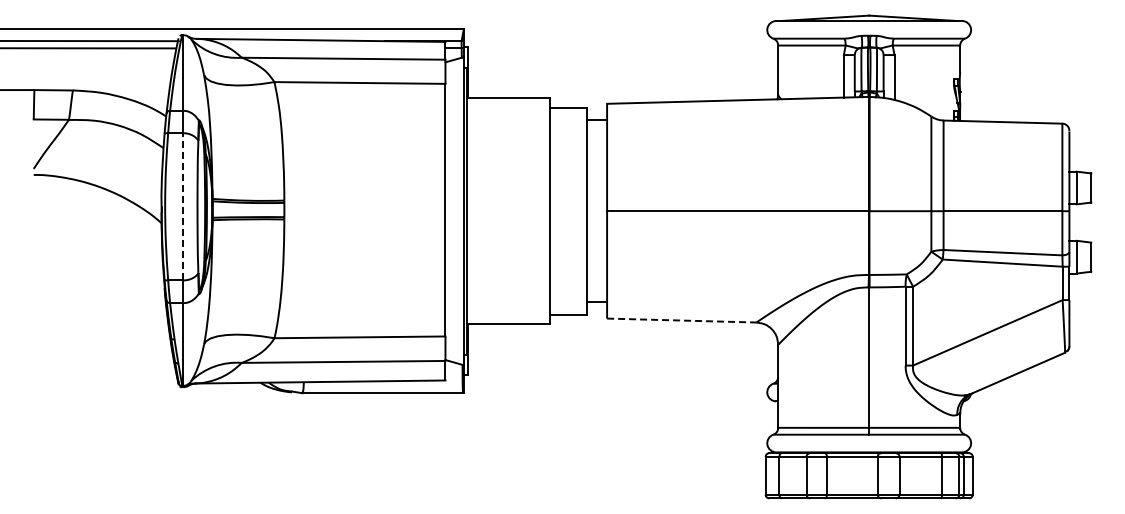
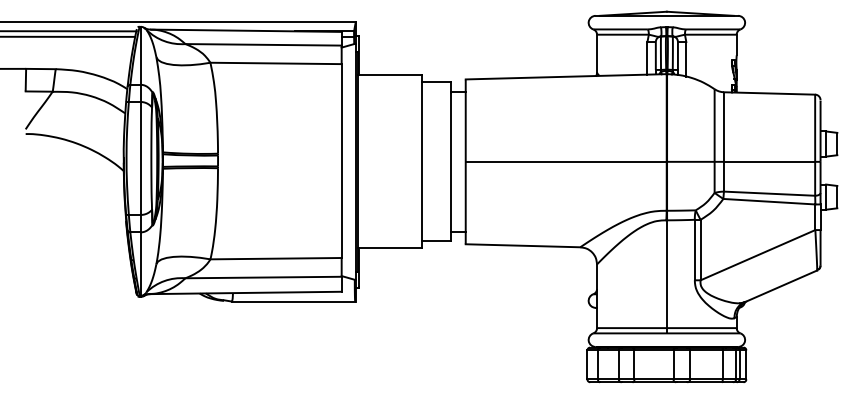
line: (183, 206) -> (140, 158), dashed -> solid
line: (681, 320) -> (522, 245), dashed -> solid

